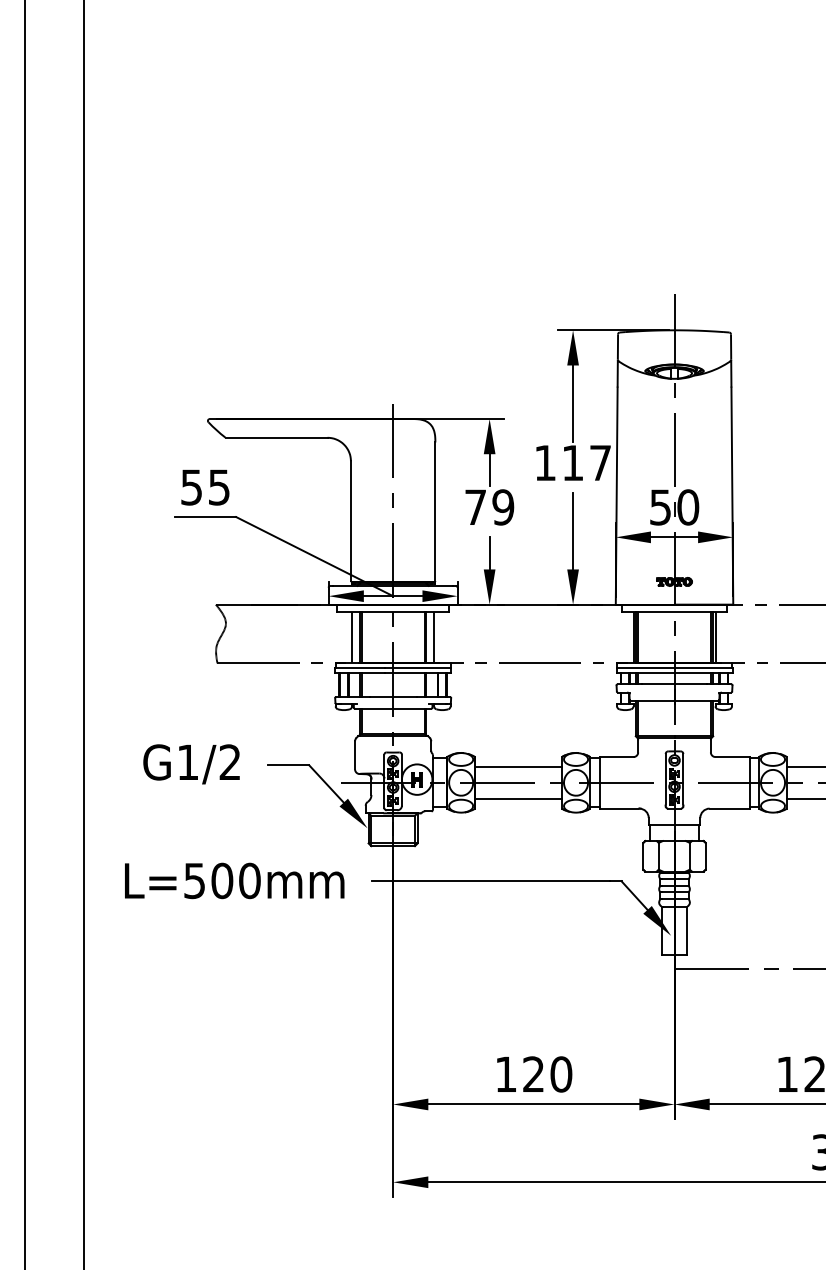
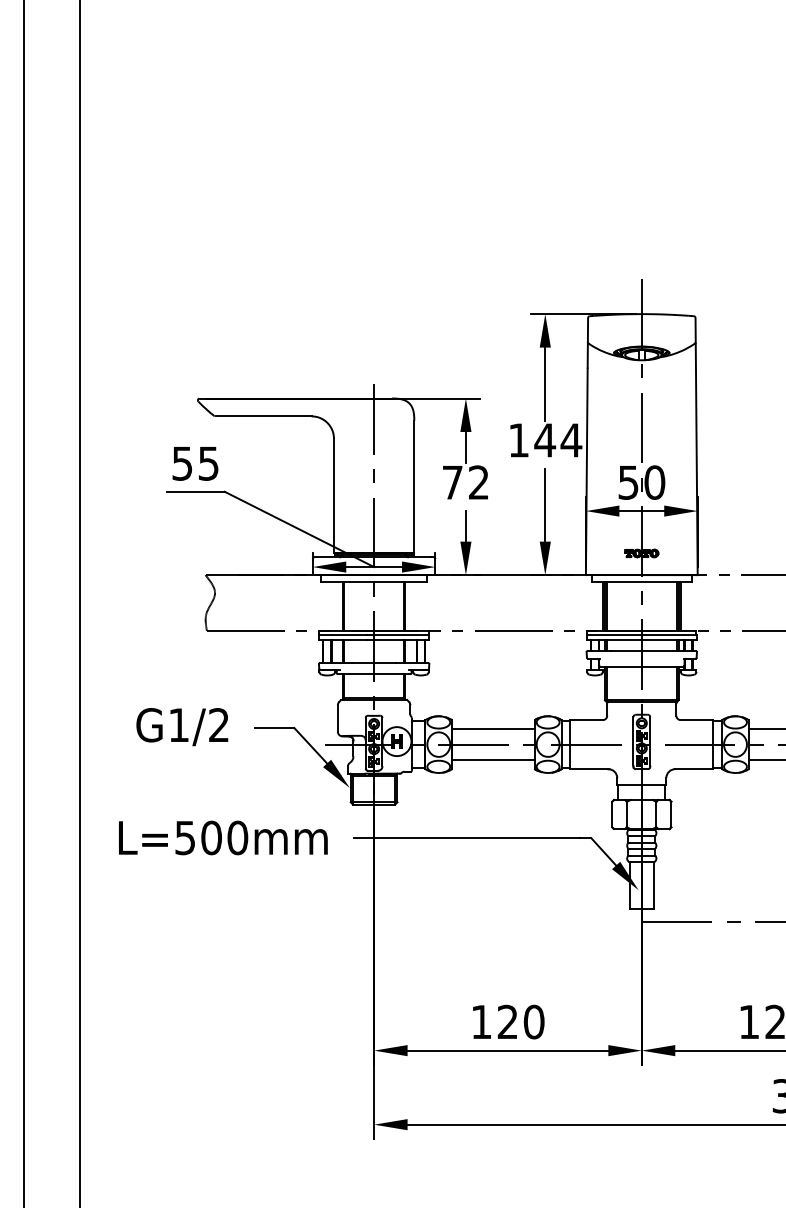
text: (586, 463) -> (558, 440), 117 -> 144
text: (502, 507) -> (478, 482), 79 -> 72
line: (352, 636) -> (335, 605), removed
line: (434, 636) -> (413, 605), removed

